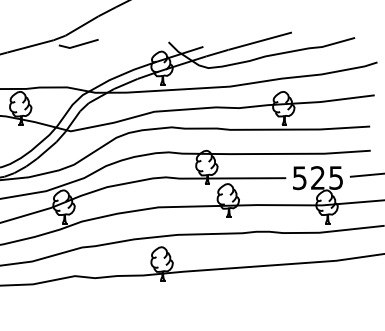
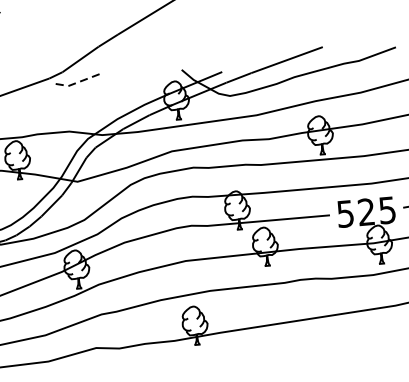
line: (78, 45) -> (78, 82), solid -> dashed

